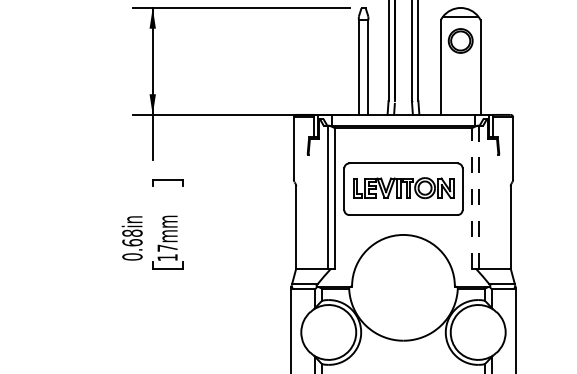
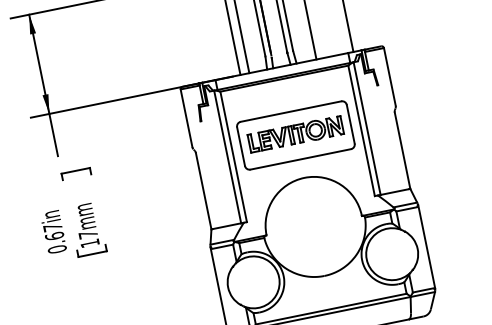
line: (472, 197) -> (361, 130), dashed -> solid
line: (478, 197) -> (367, 128), dashed -> solid
text: (132, 232) -> (52, 226), 0.68in -> 0.67in

